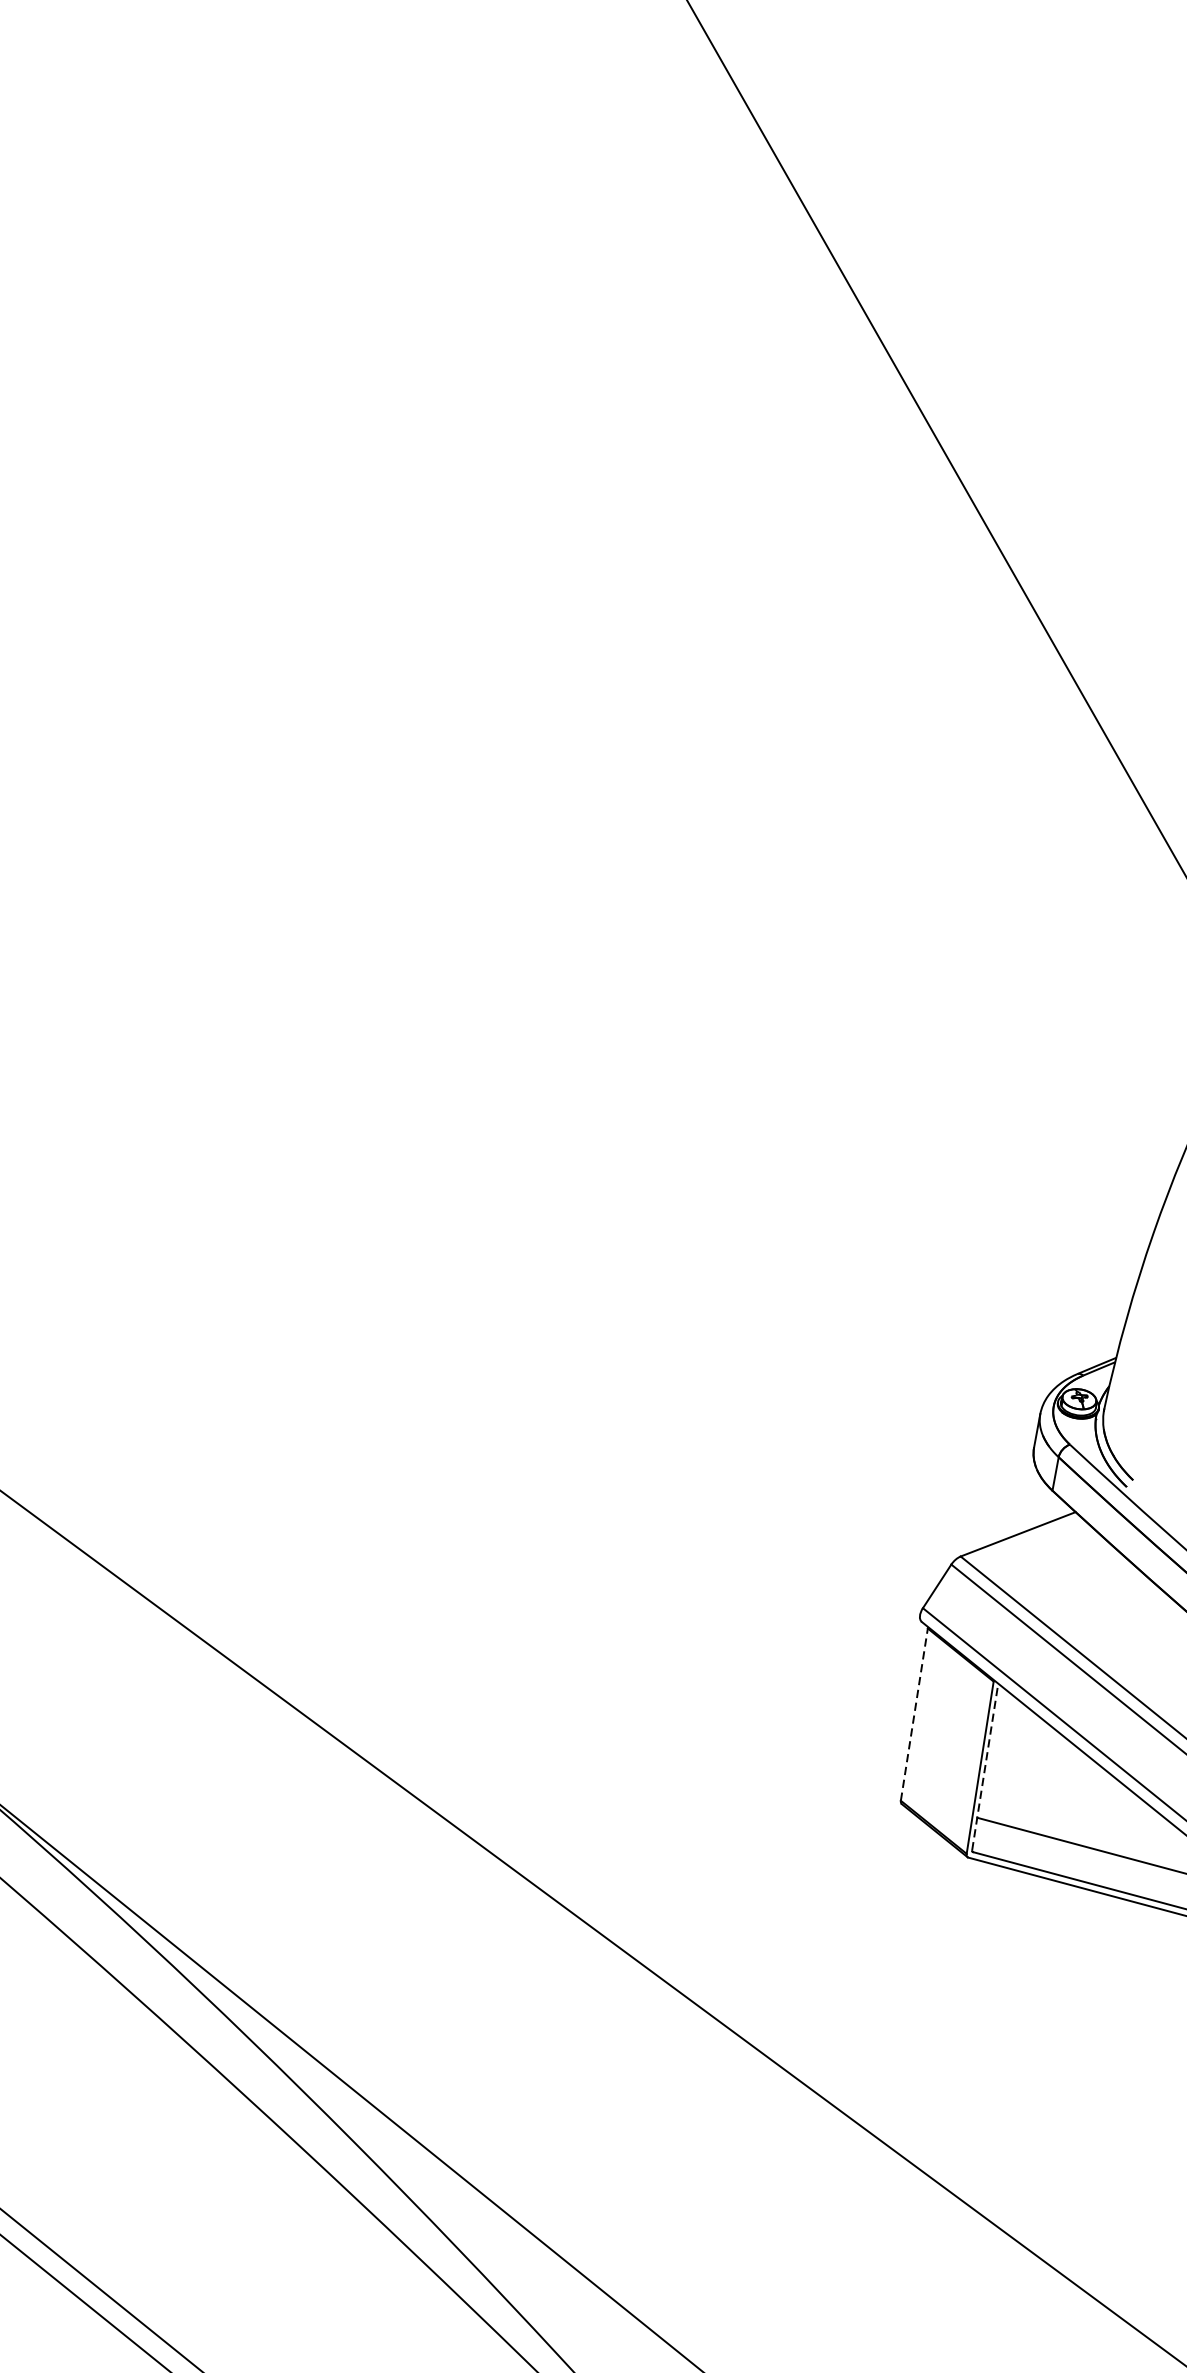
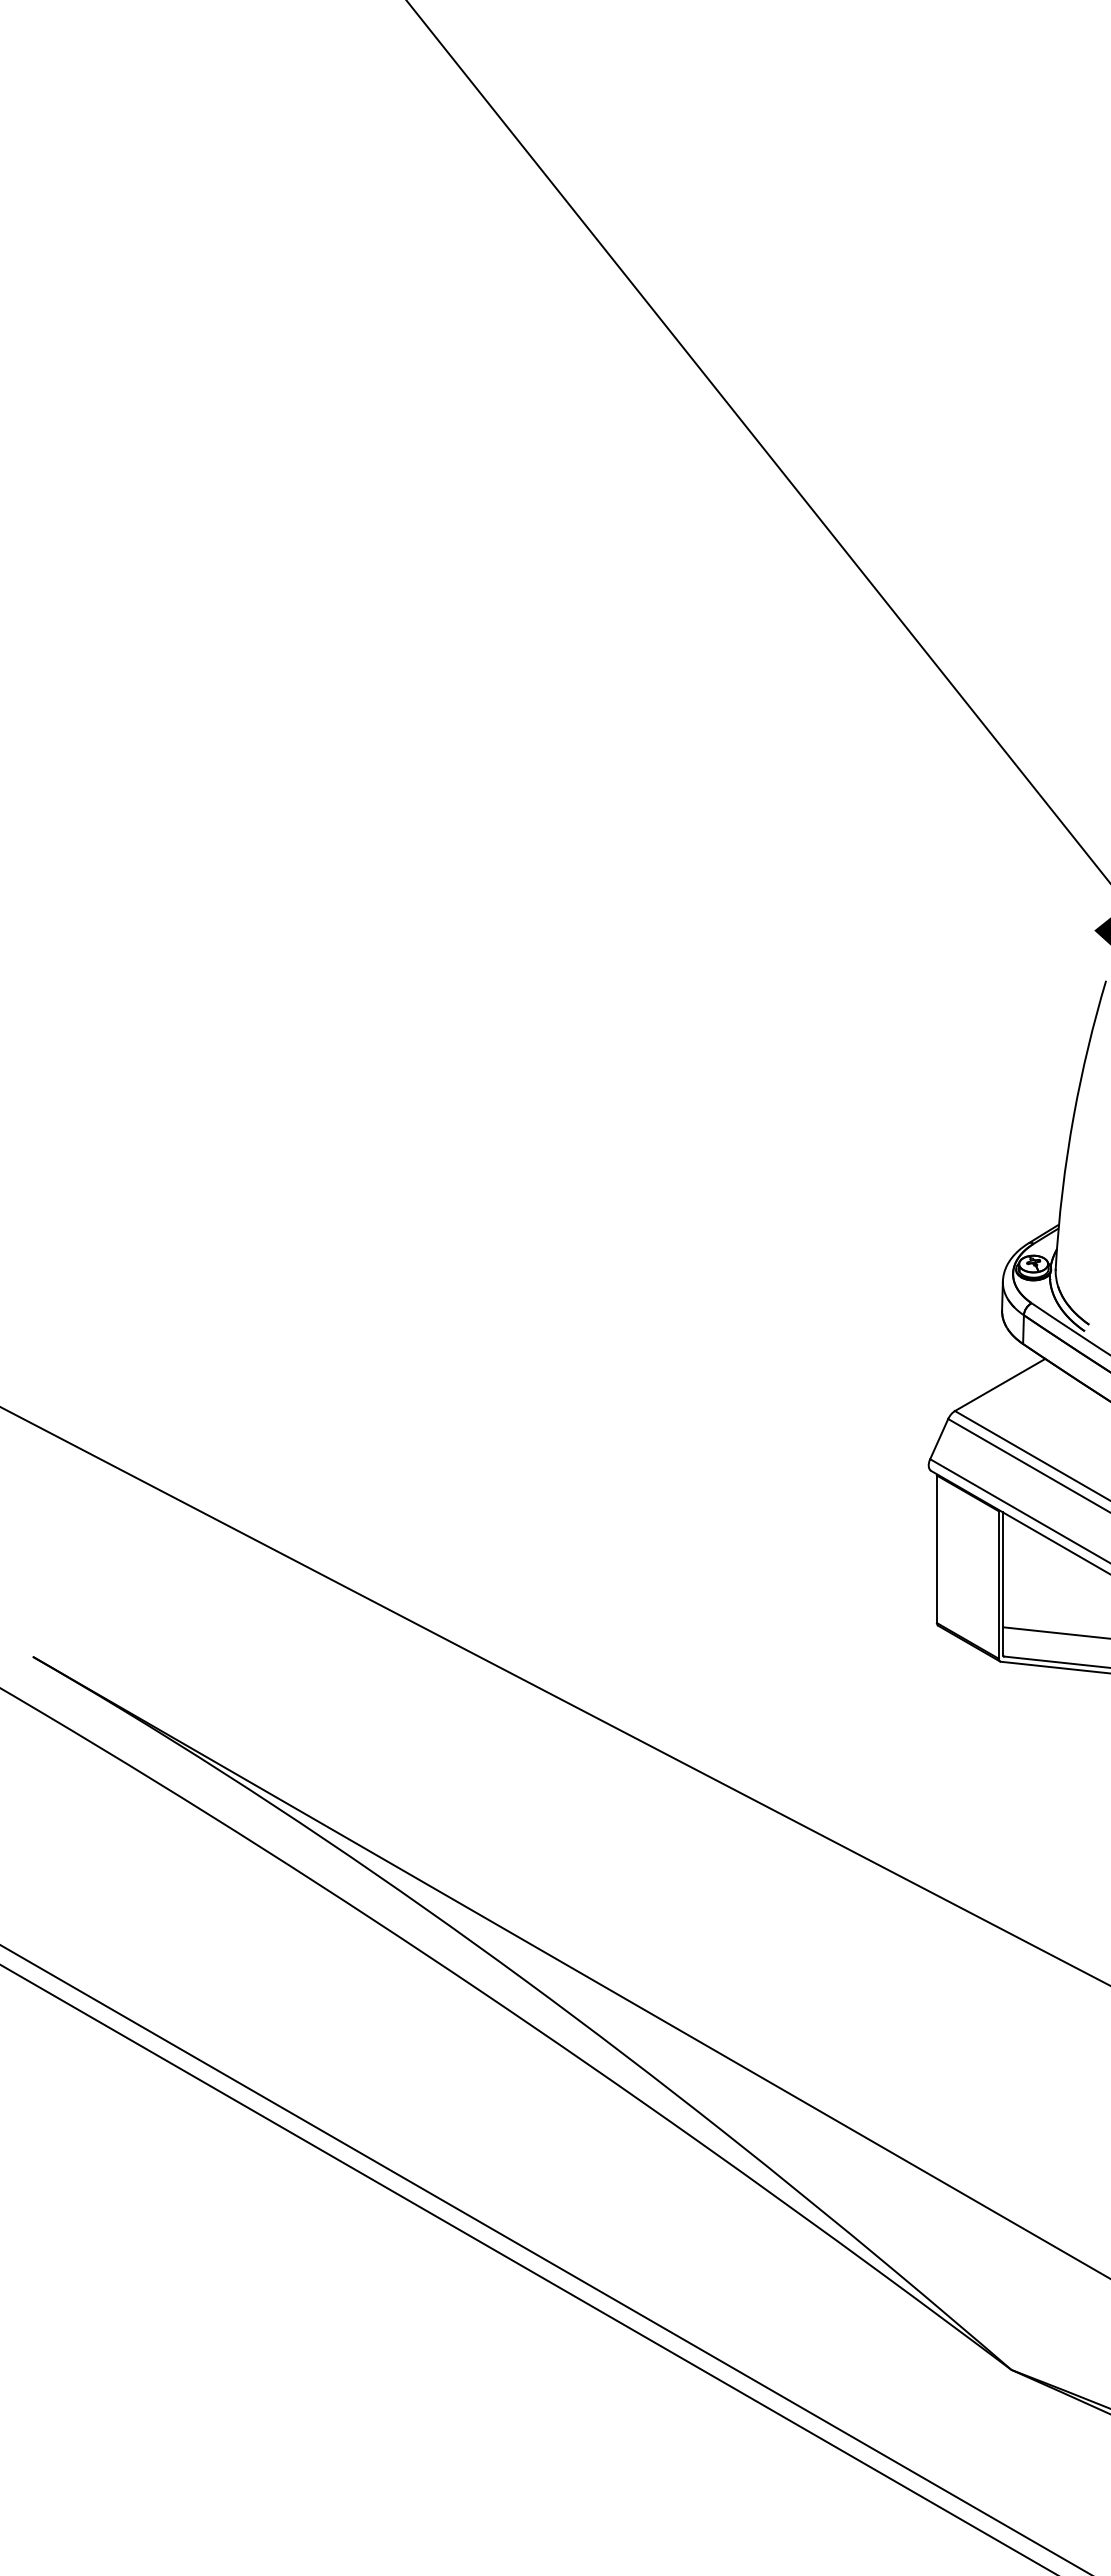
line: (913, 1714) -> (936, 1549), dashed -> solid
line: (985, 1766) -> (1003, 1583), dashed -> solid

